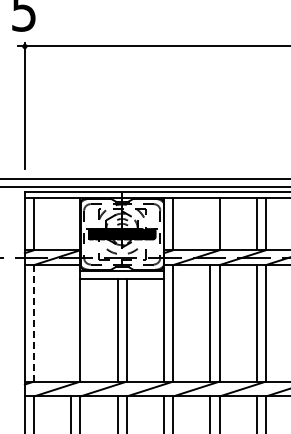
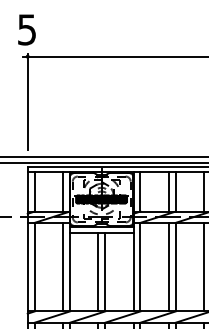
line: (71, 223) -> (63, 191), added
line: (210, 223) -> (168, 191), added
line: (34, 323) -> (35, 267), dashed -> solid
line: (71, 323) -> (63, 267), added

